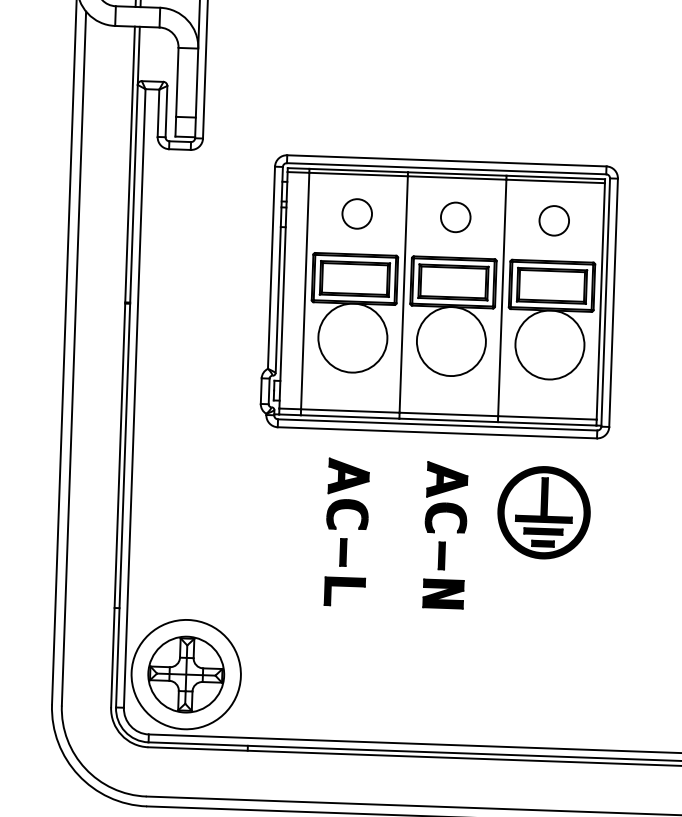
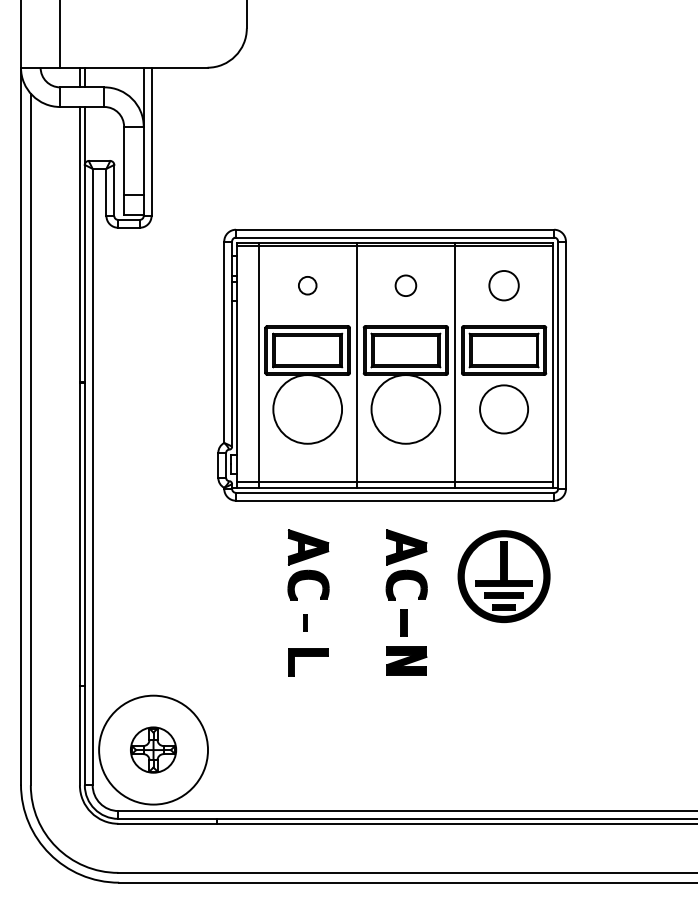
circle: (357, 213) -> (307, 285), size x0.6
circle: (455, 217) -> (405, 285), size x0.7
circle: (549, 345) -> (503, 409), size x0.7
part: (343, 551) -> (305, 622), size x0.6
part: (186, 673) -> (153, 749), size x0.6

